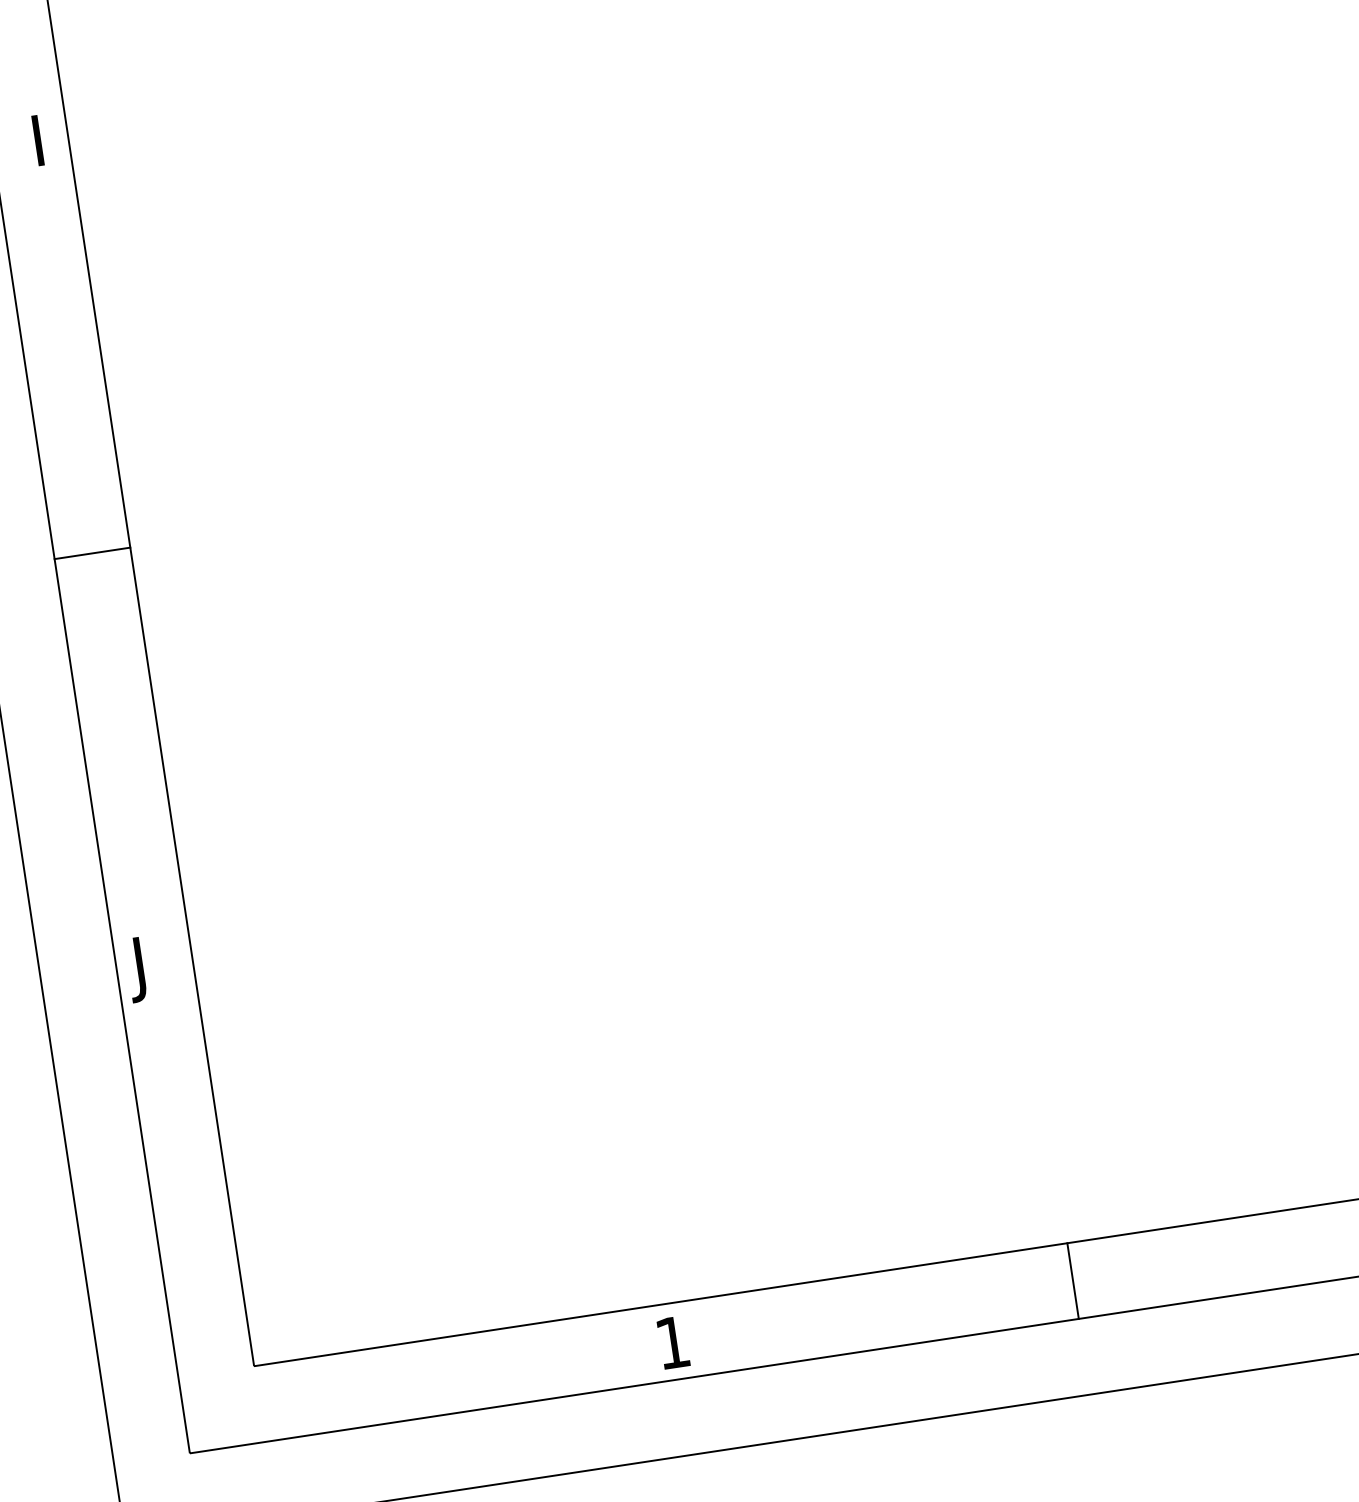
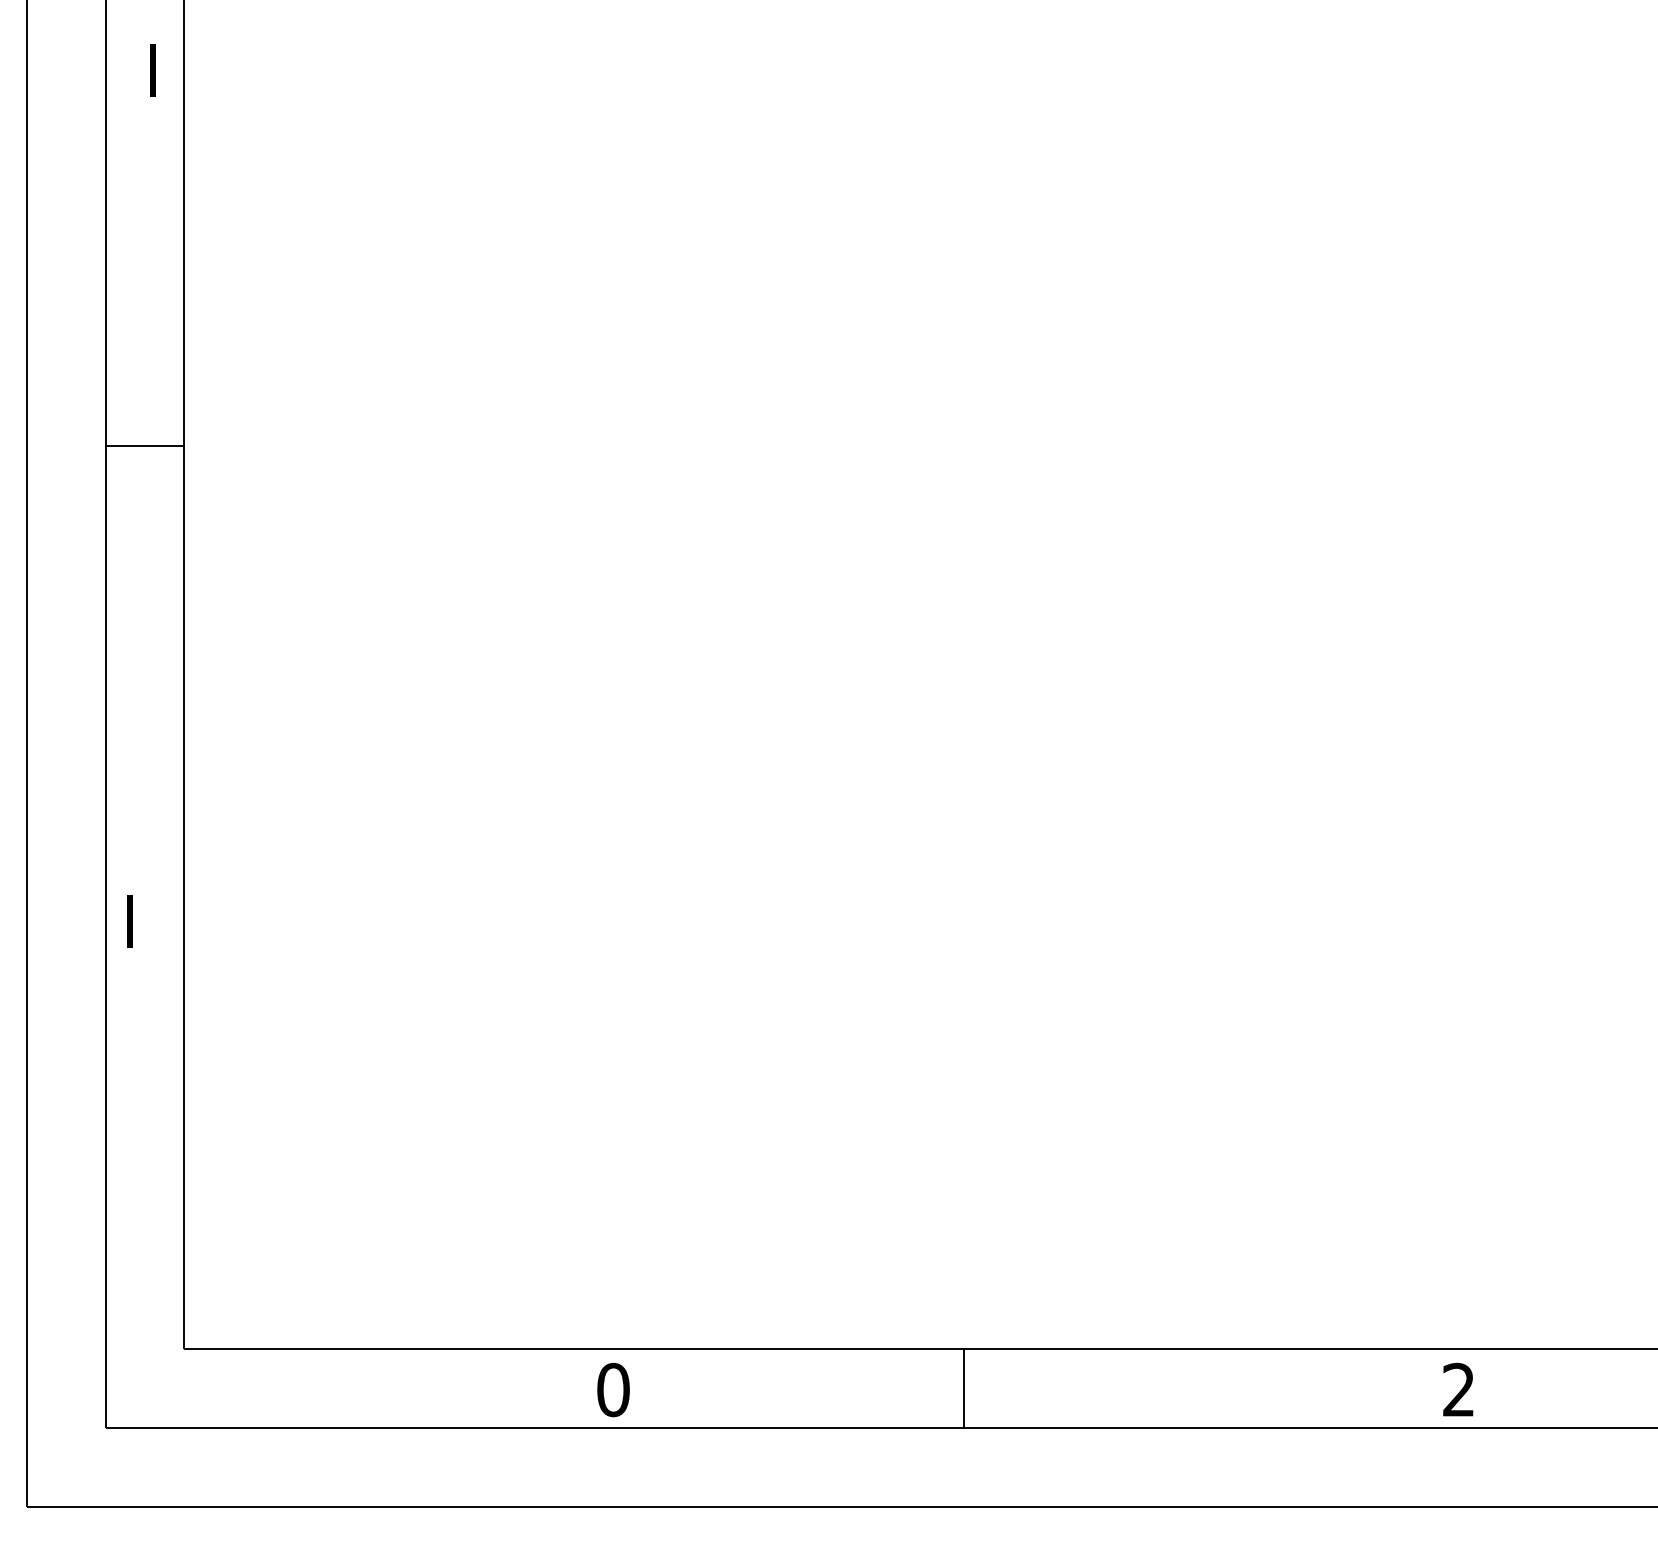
line: (92, 553) -> (144, 446), moved
text: (135, 969) -> (124, 928), J -> I
line: (1072, 1280) -> (963, 1388), moved
text: (672, 1342) -> (613, 1389), 1 -> 0

